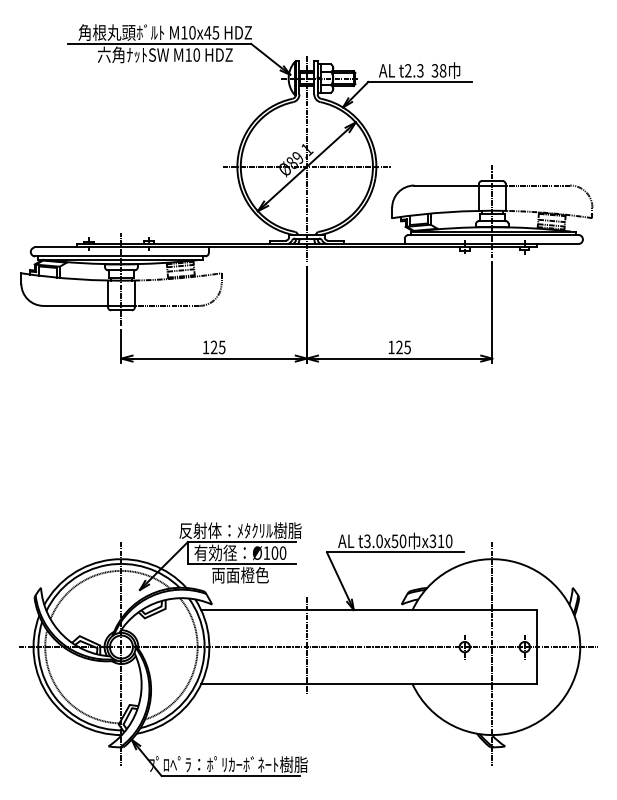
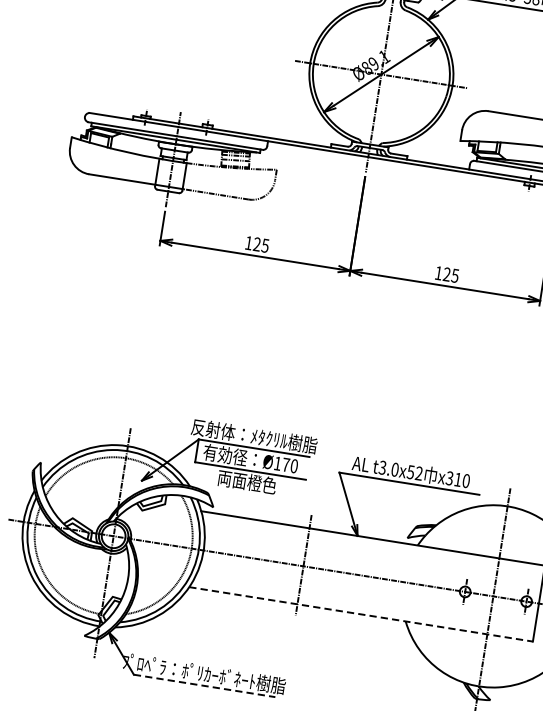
text: (402, 541) -> (418, 473), t3.0x50 -> t3.0x52
text: (274, 552) -> (285, 464), Ø100 -> Ø170
line: (369, 684) -> (361, 614), solid -> dashed
line: (231, 776) -> (205, 686), solid -> dashed

